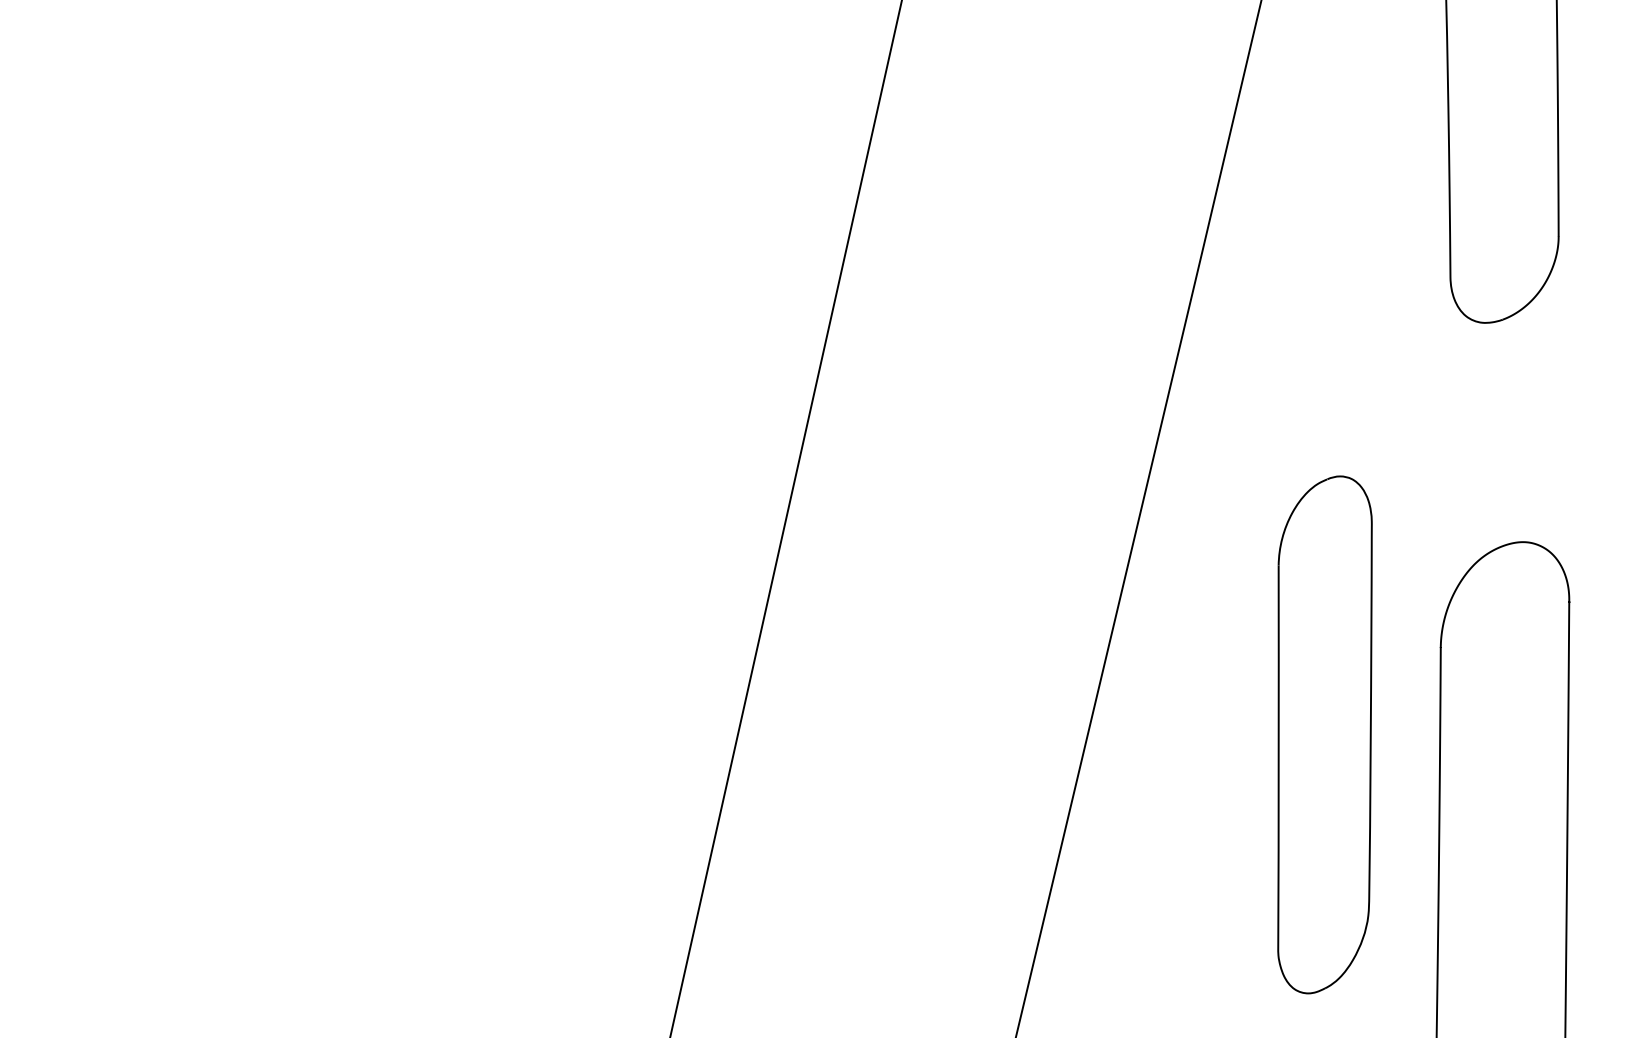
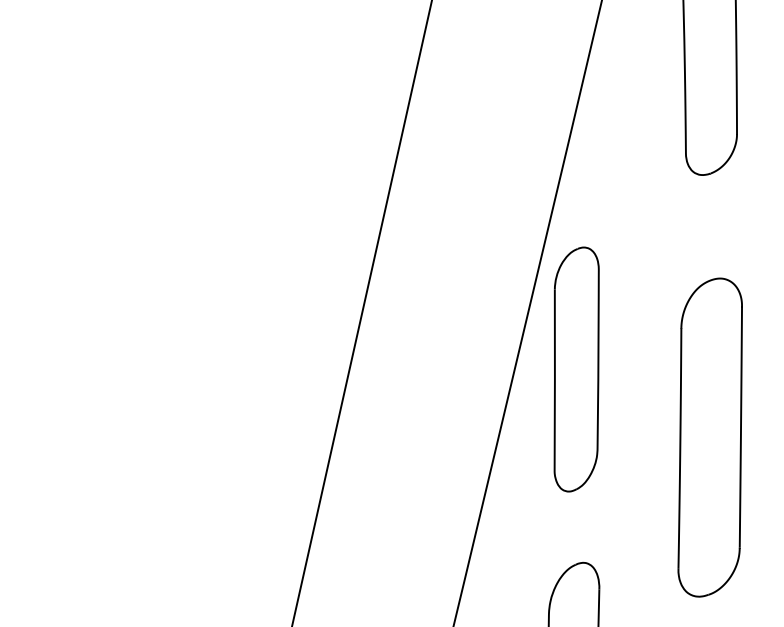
part: (1324, 734) -> (576, 369), moved

